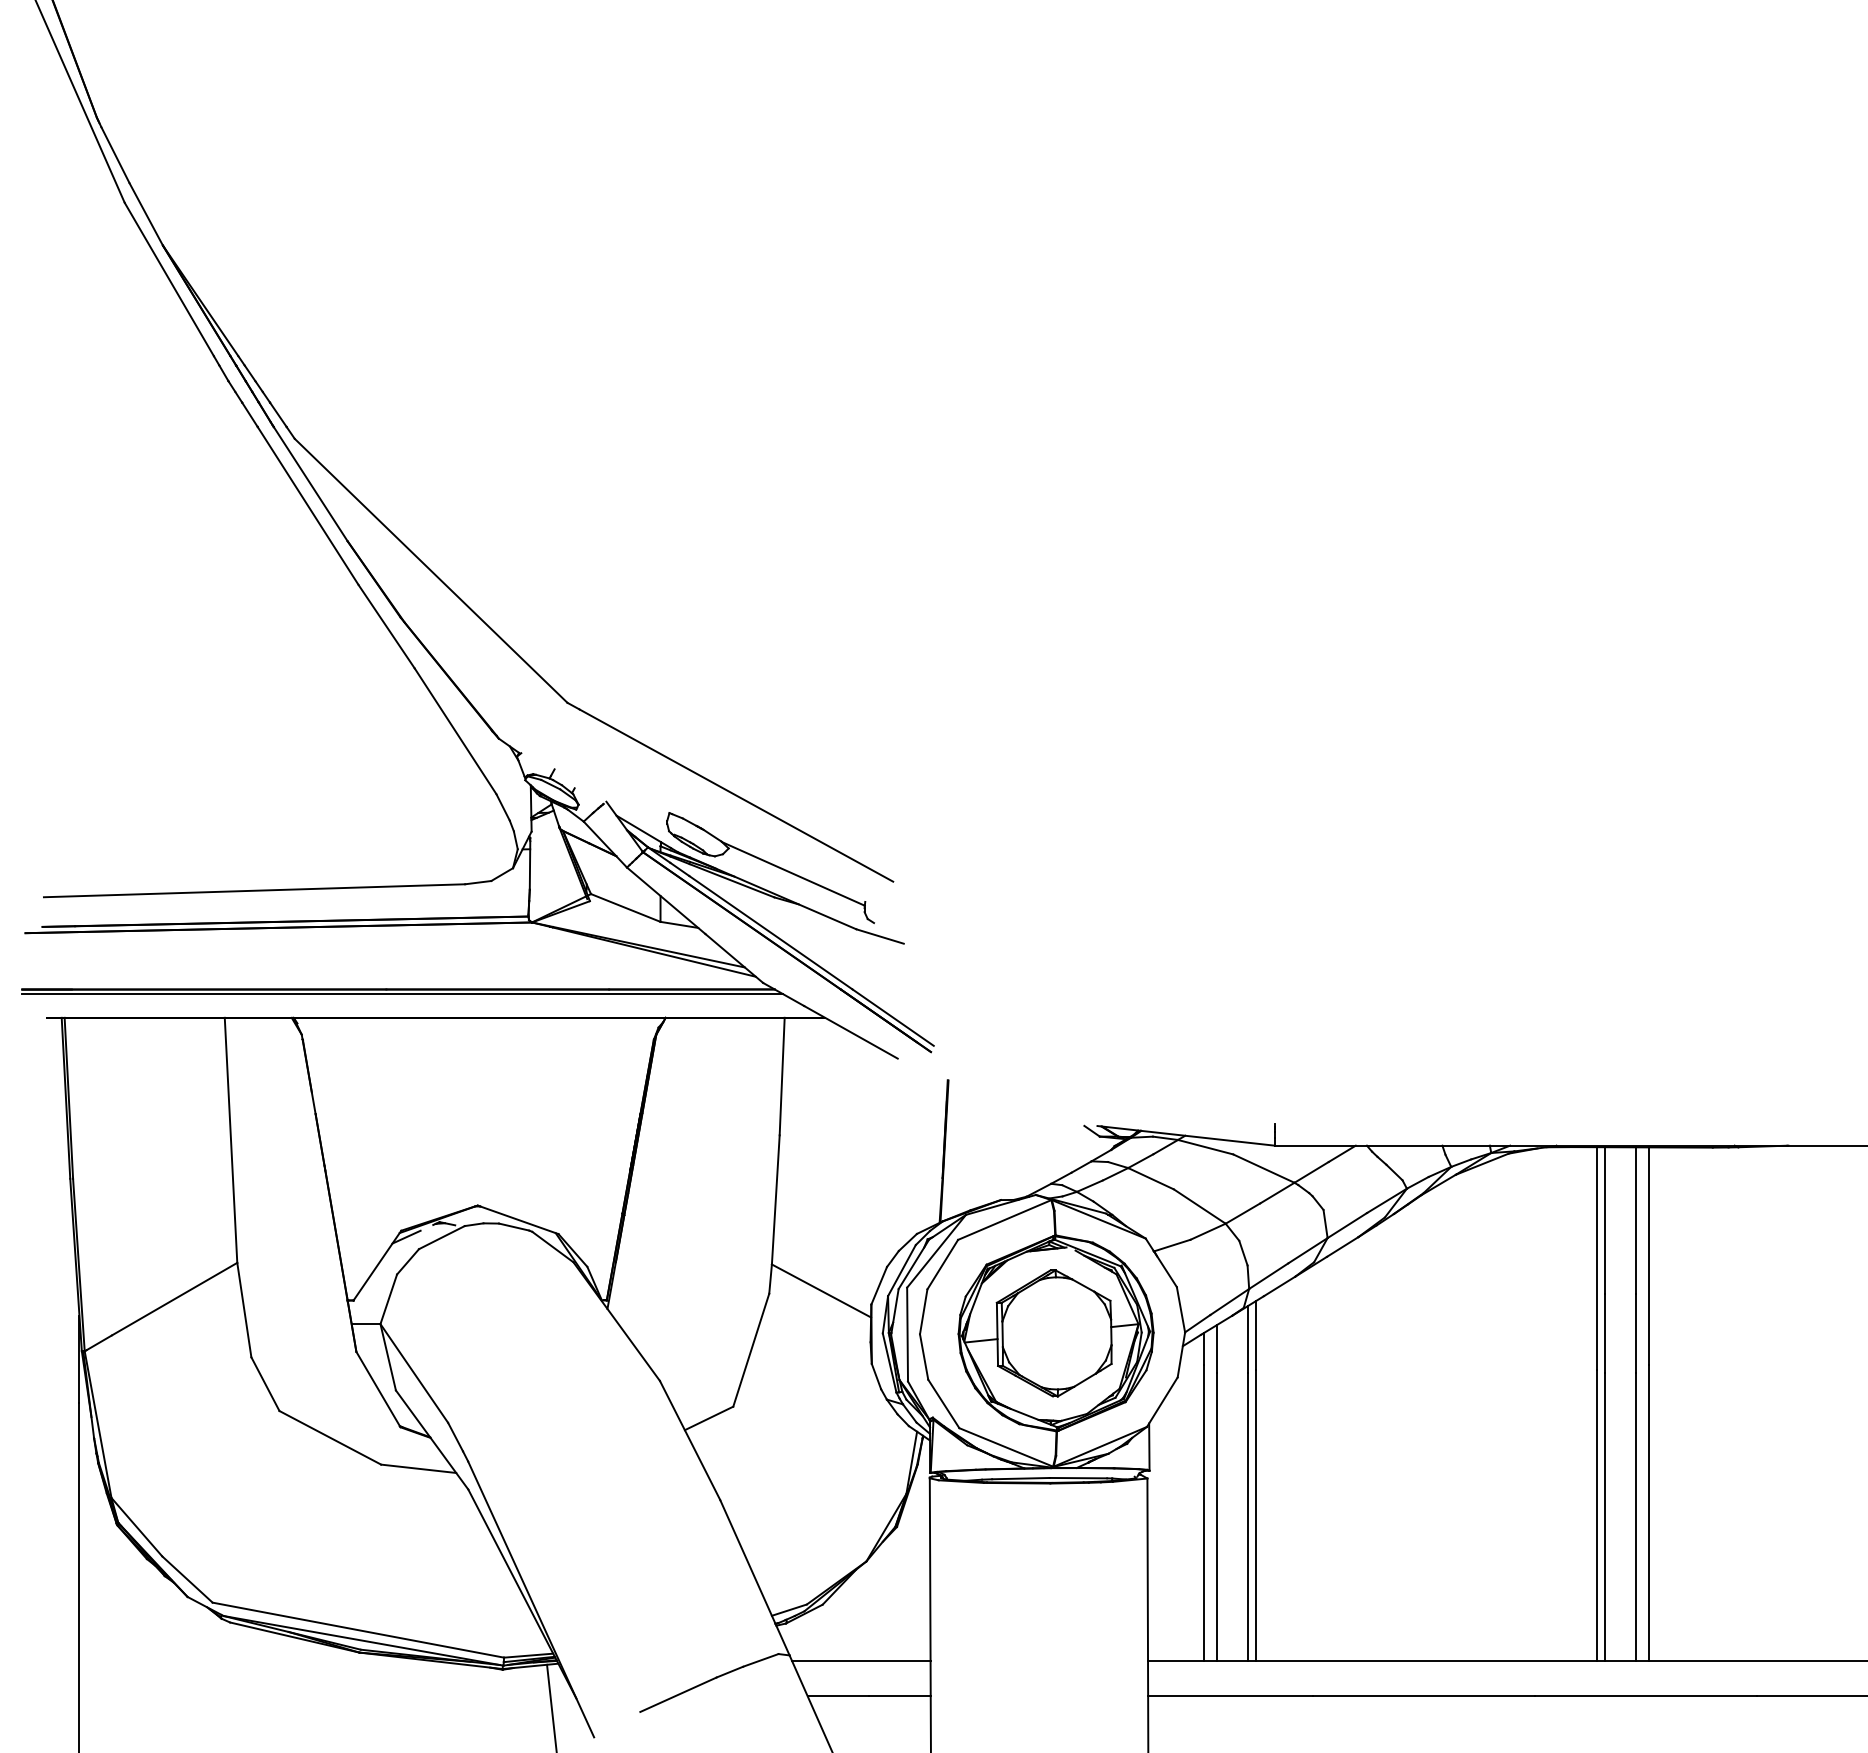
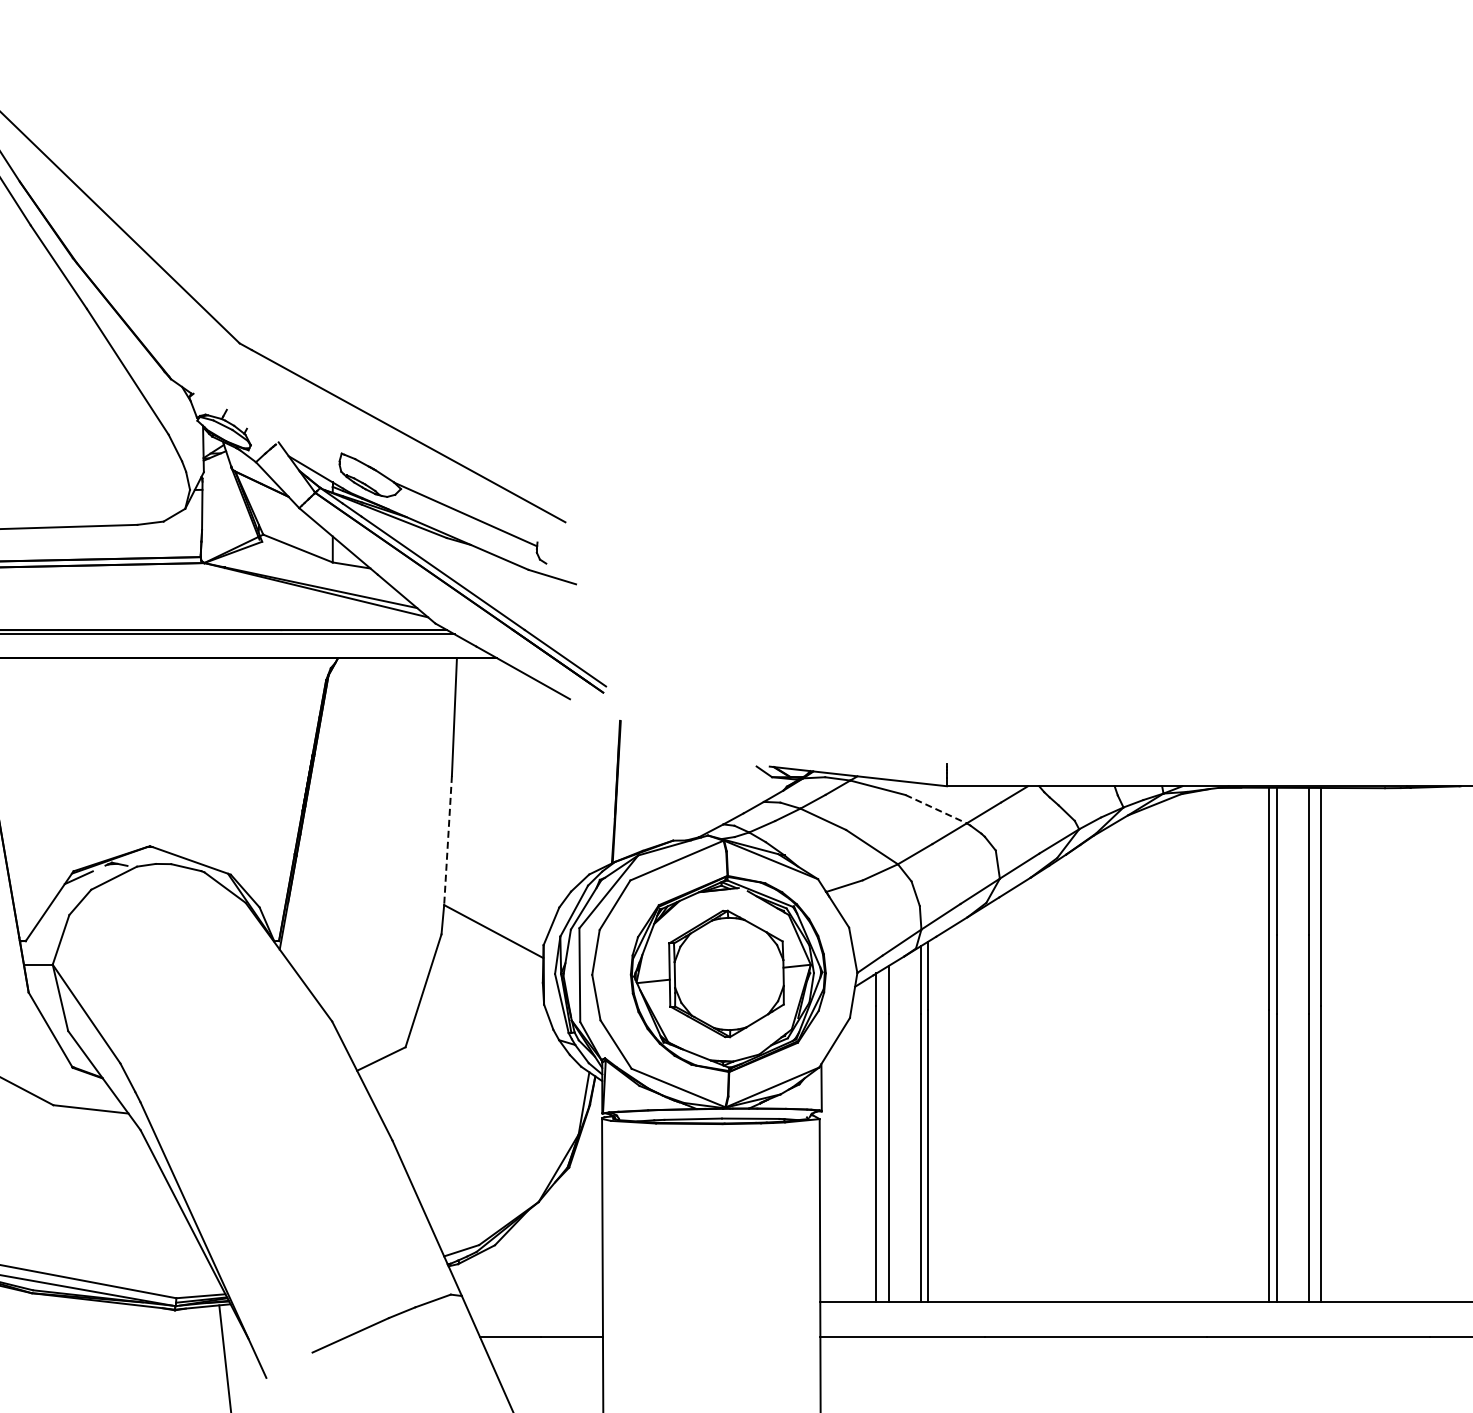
line: (1263, 1168) -> (935, 809), solid -> dashed
line: (775, 1199) -> (447, 840), solid -> dashed
line: (861, 1661) -> (533, 1302), removed

